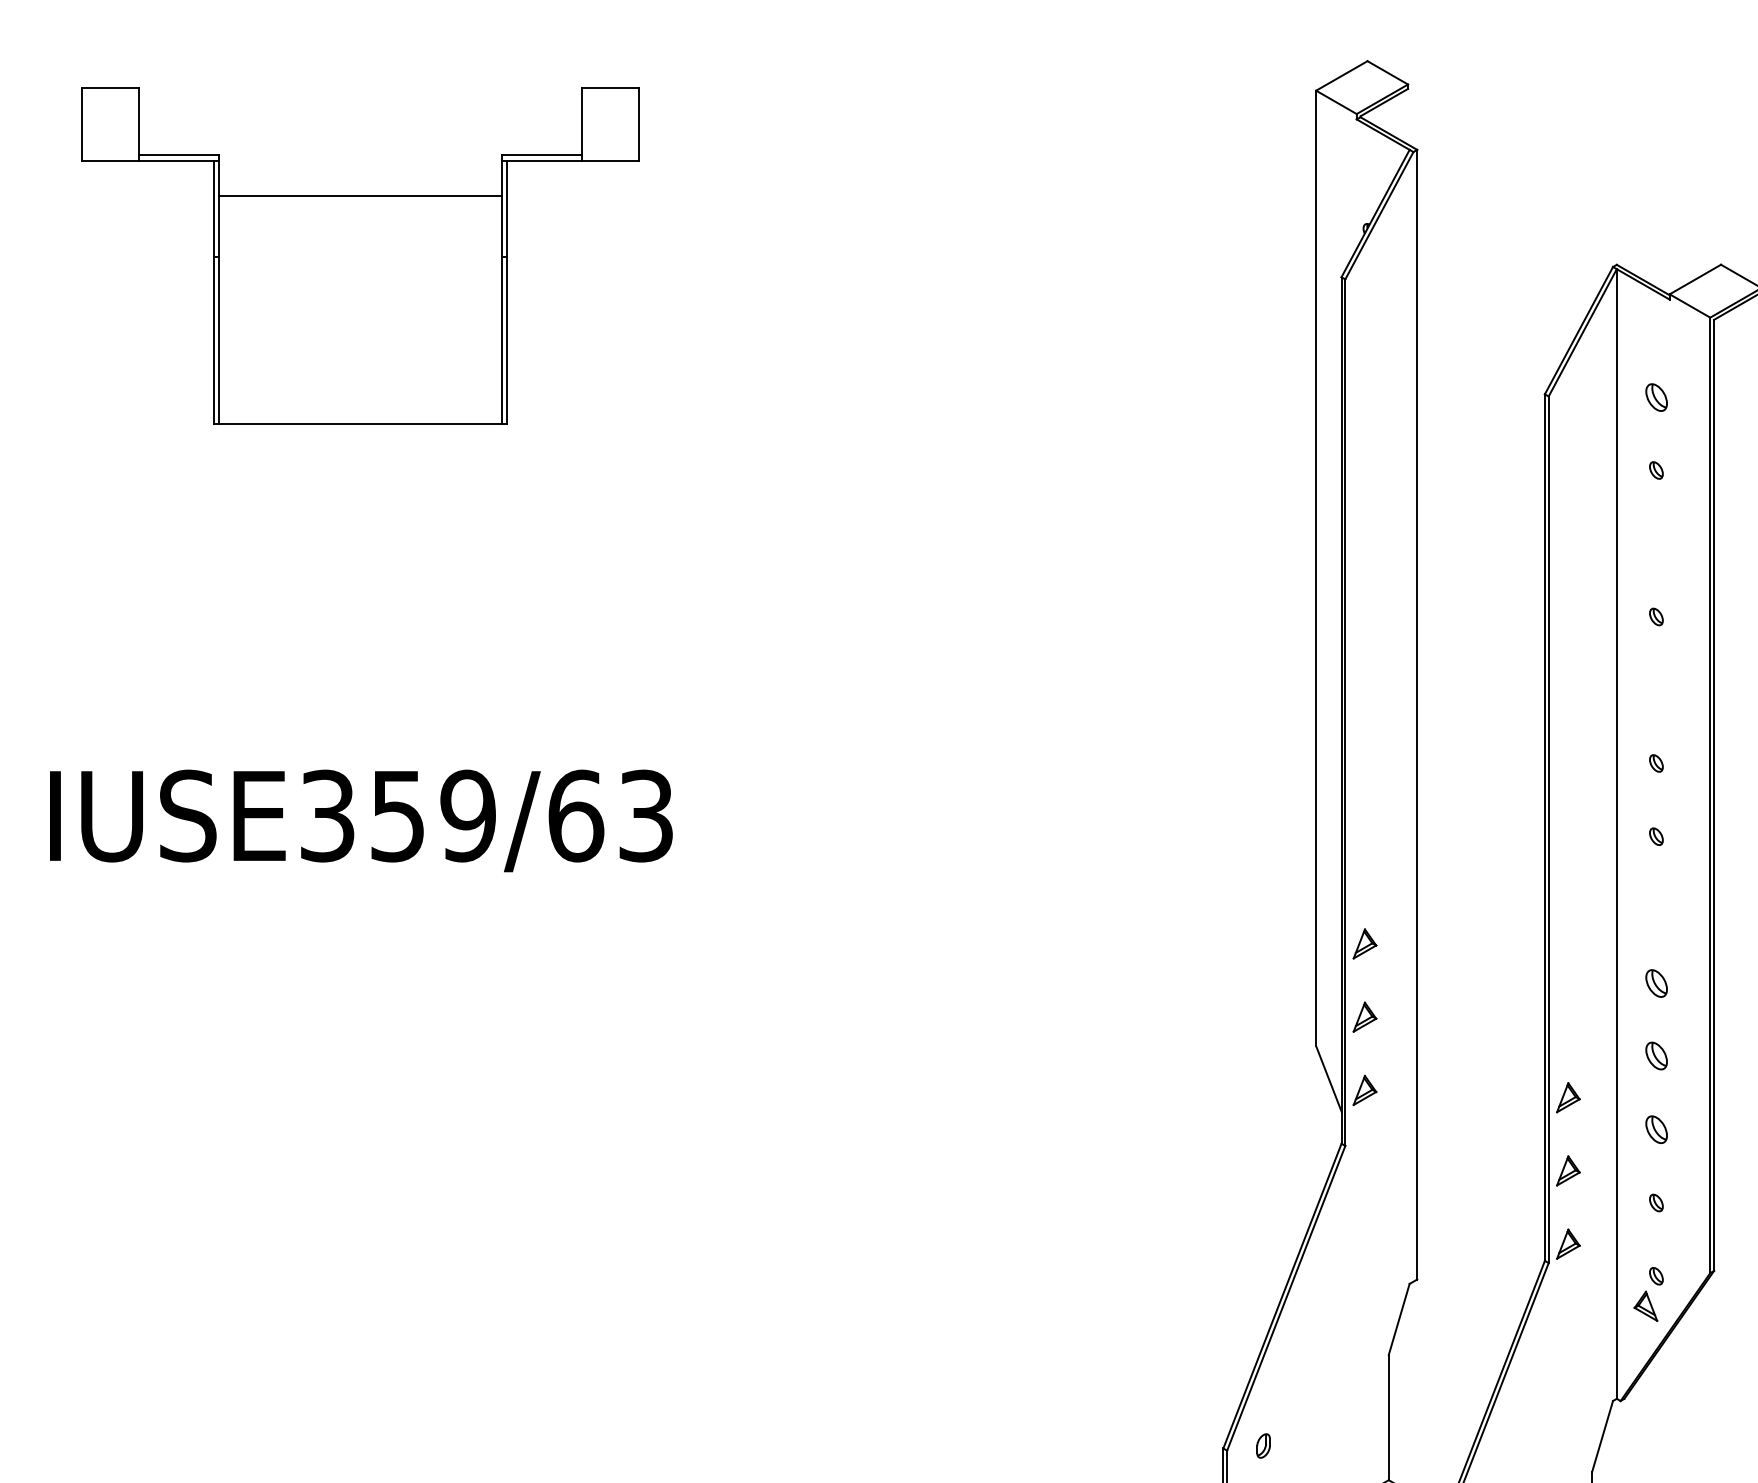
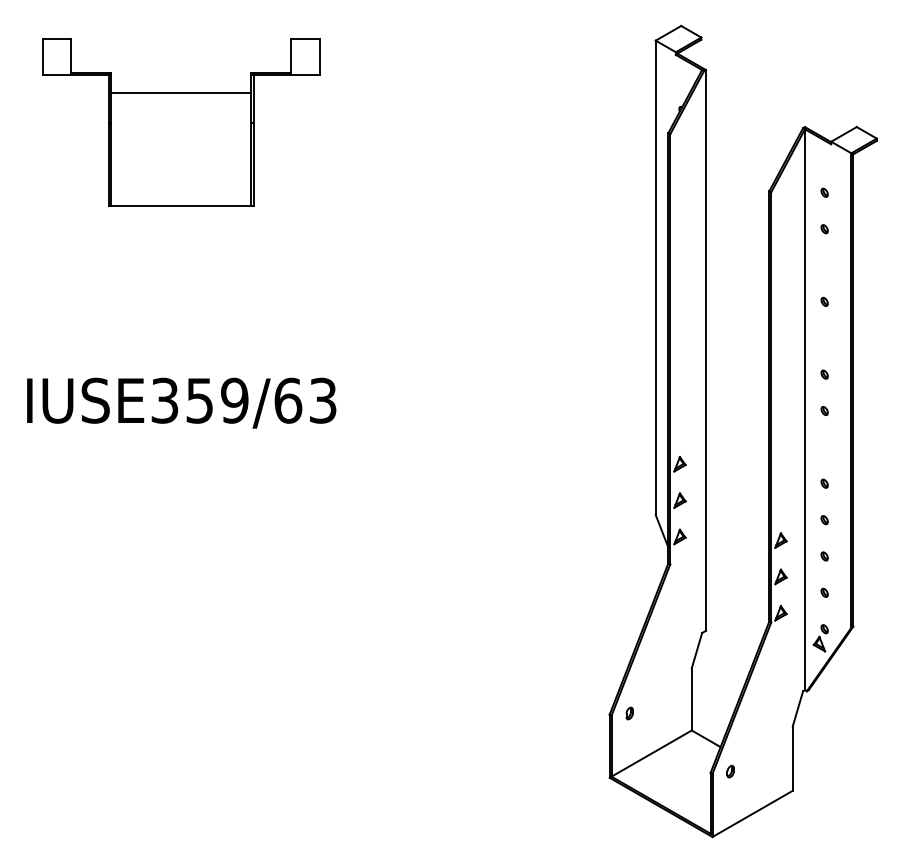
part: (1656, 396) -> (824, 192), size x0.62
part: (1656, 982) -> (824, 483), size x0.62
part: (1656, 1057) -> (824, 520), size x0.62
part: (1656, 1129) -> (824, 556), size x0.62

